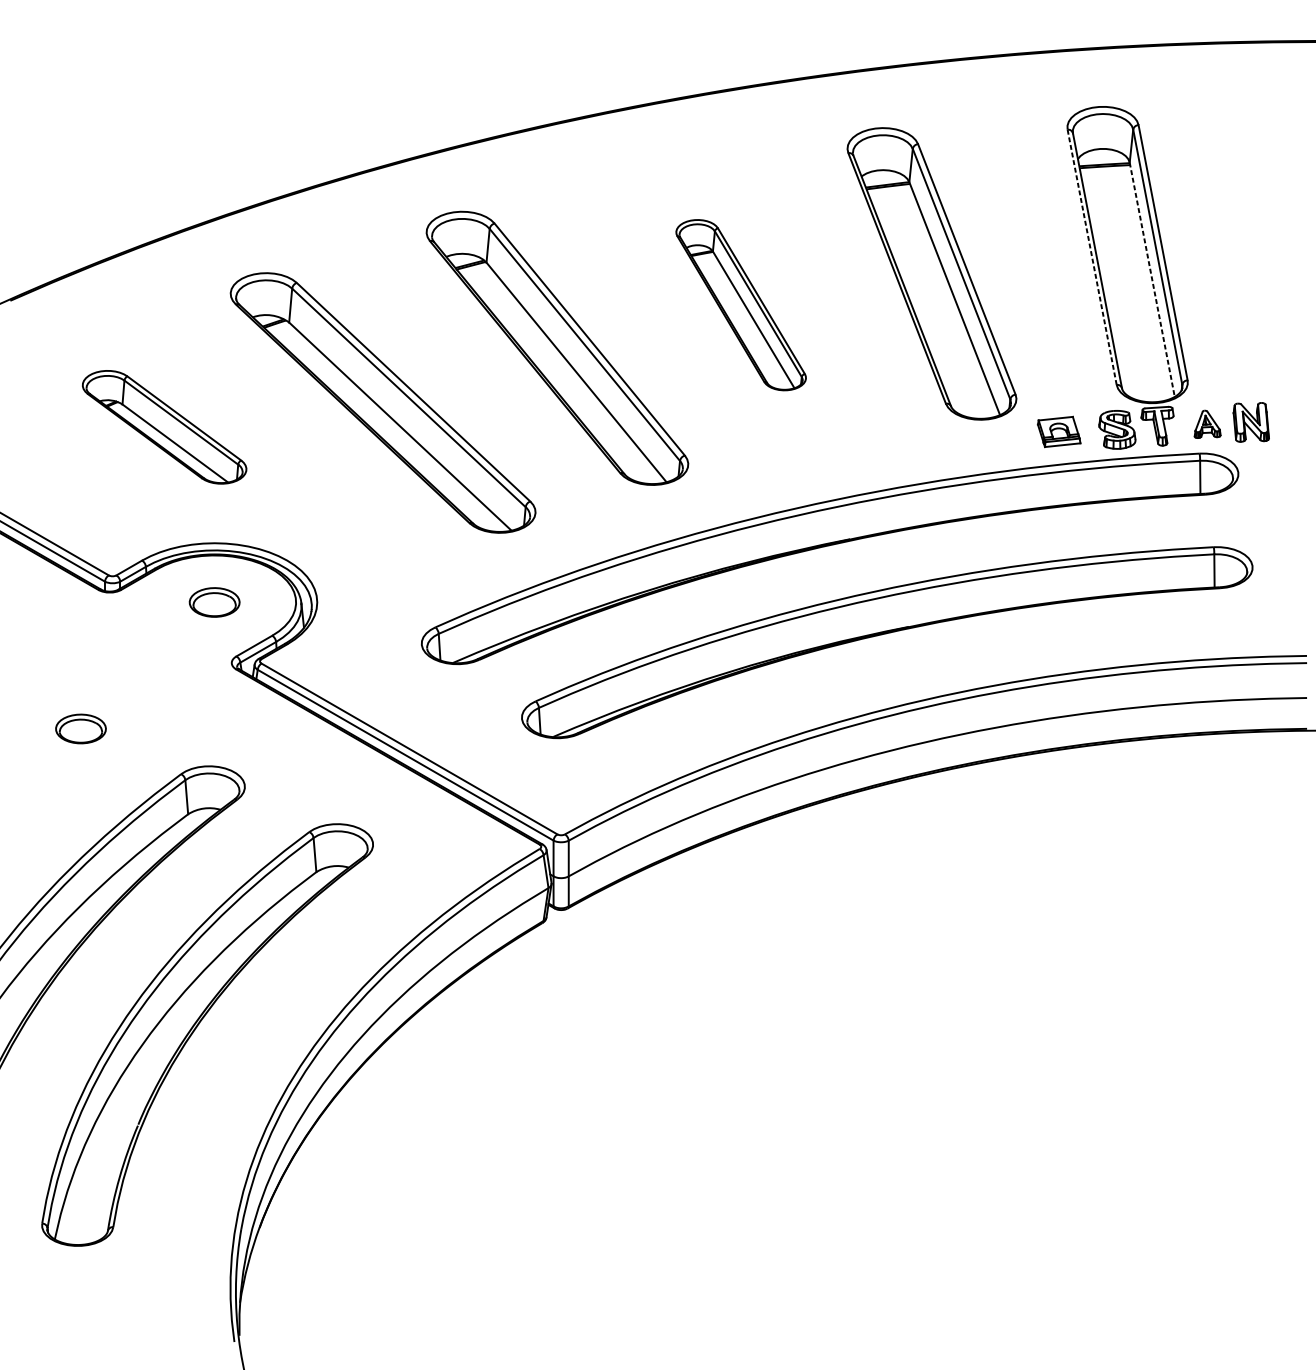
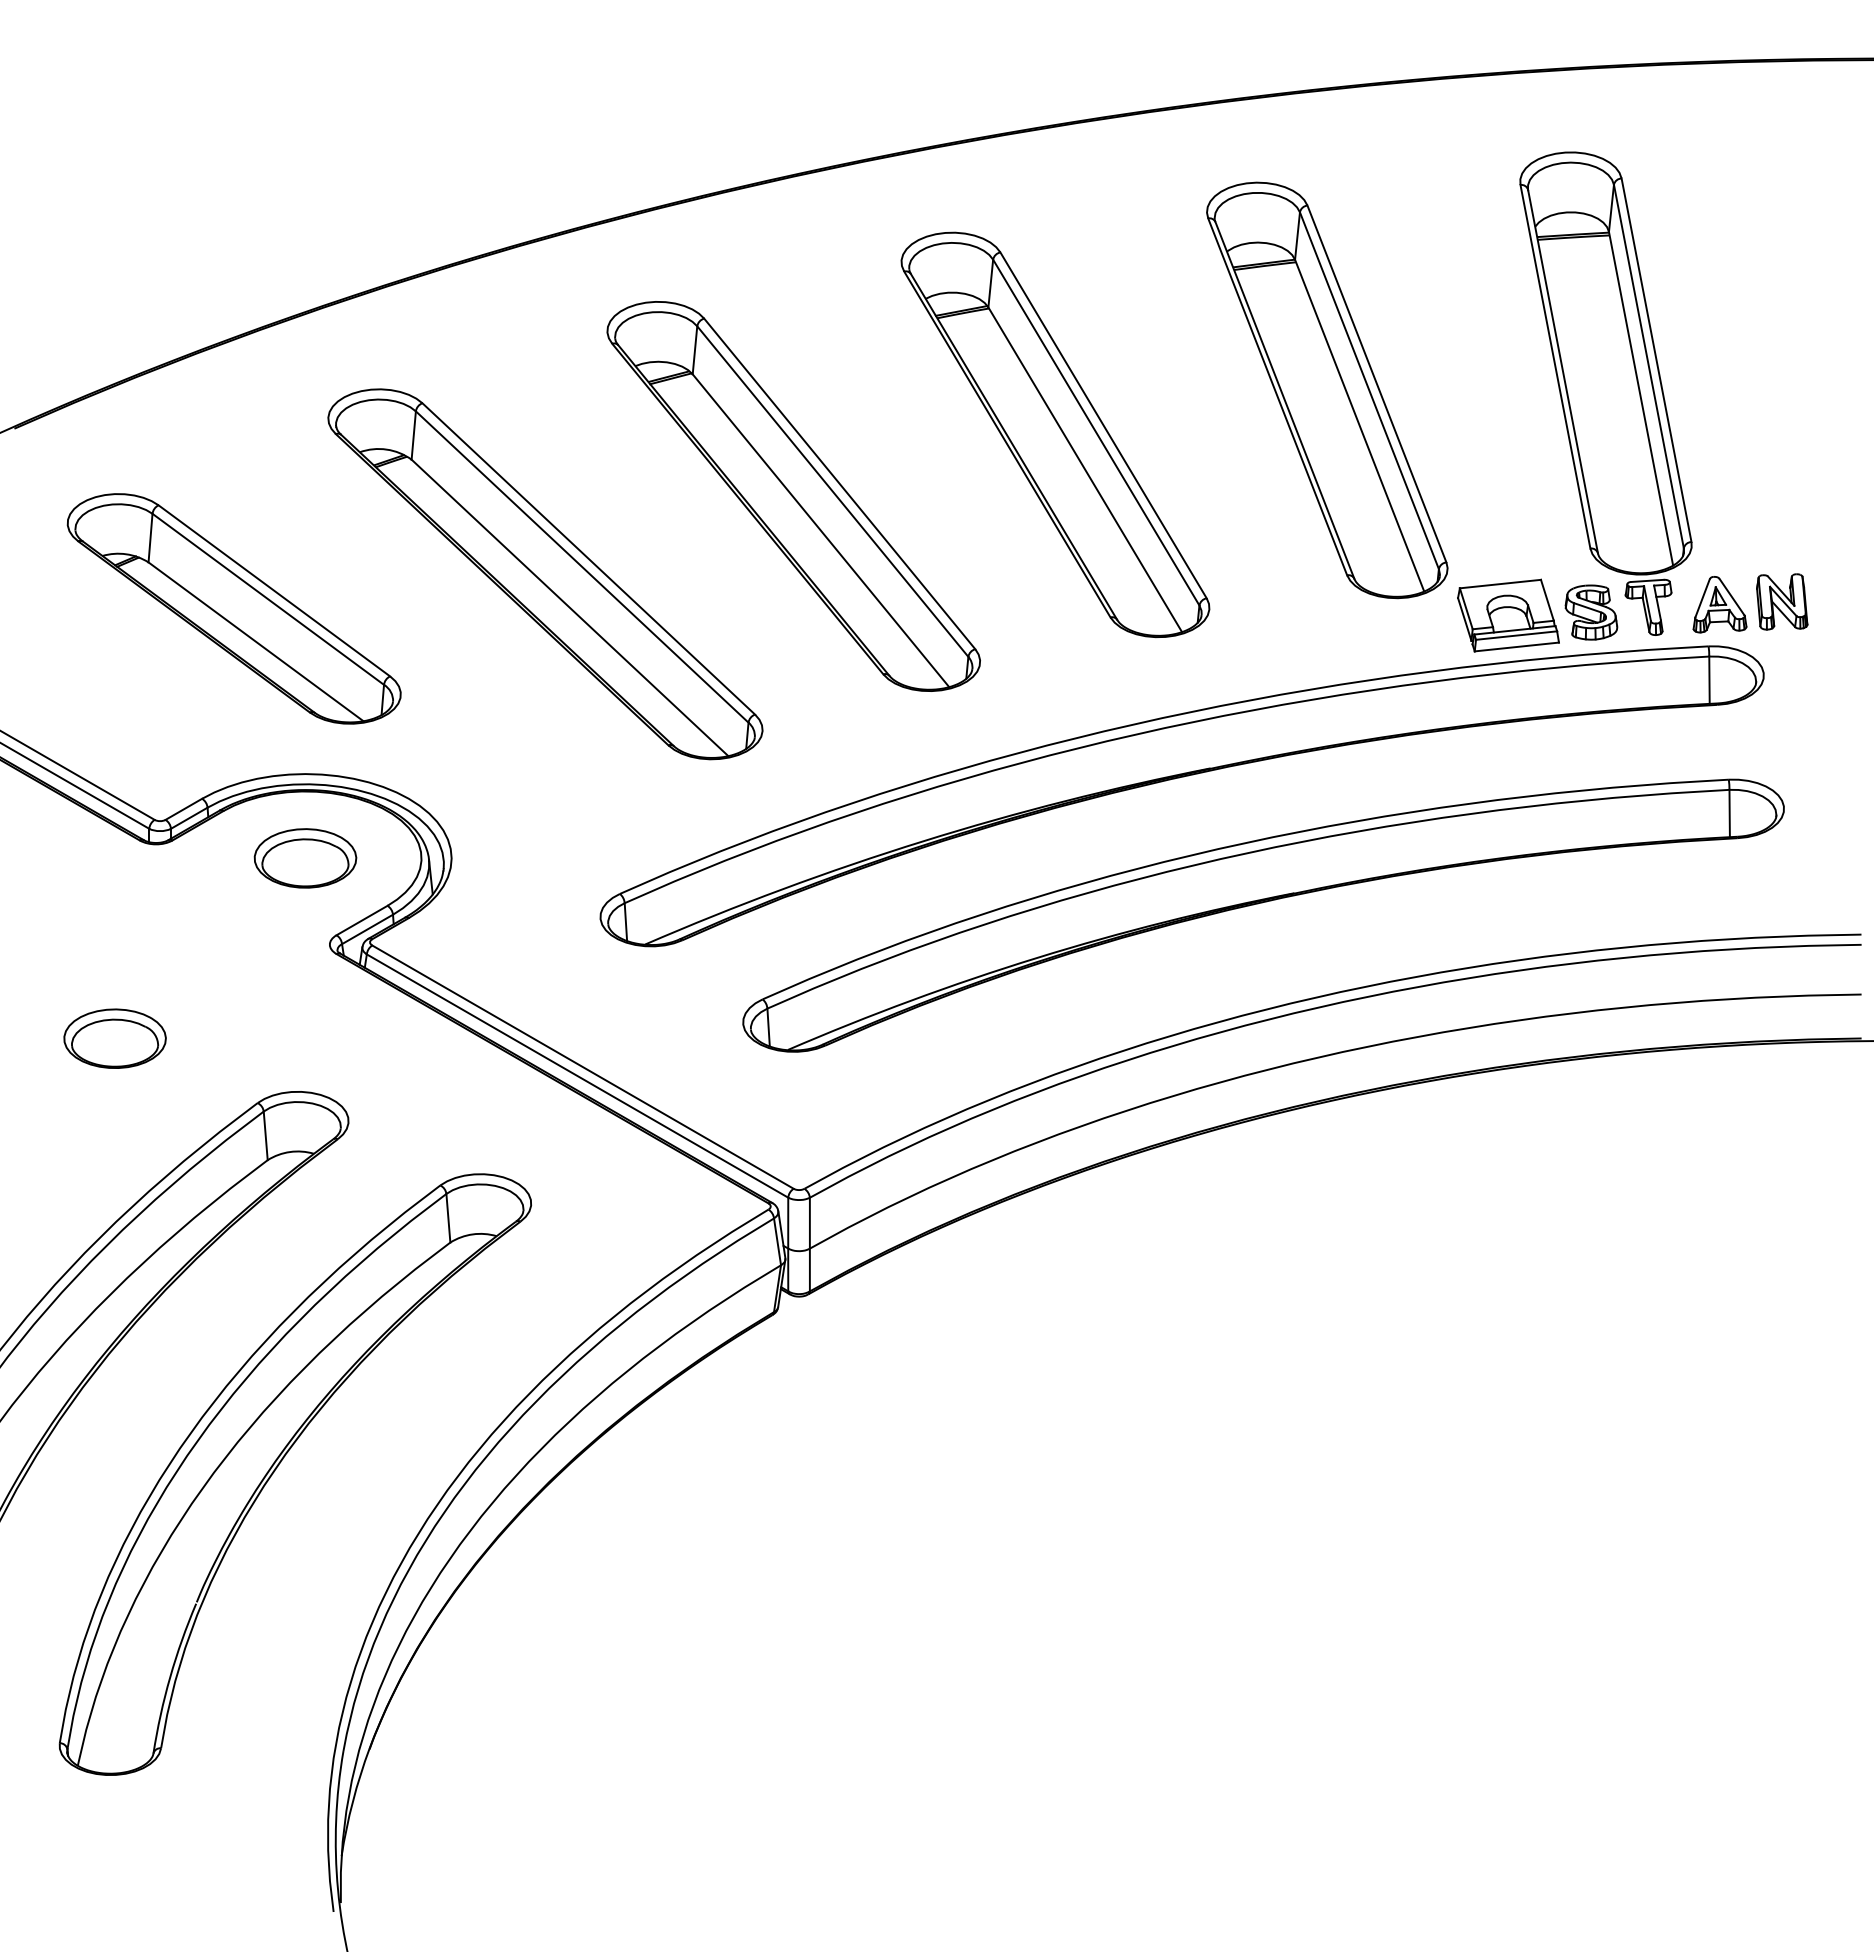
line: (1092, 257) -> (1555, 366), dashed -> solid
line: (1152, 279) -> (1641, 398), dashed -> solid
part: (741, 304) -> (1055, 434), size x1.67
part: (1207, 424) -> (1719, 604), size x1.43
part: (164, 427) -> (233, 608), size x1.43
part: (1059, 431) -> (1508, 615), size x1.67
part: (214, 602) -> (305, 858), size x1.43
part: (80, 728) -> (114, 1038), size x1.43

